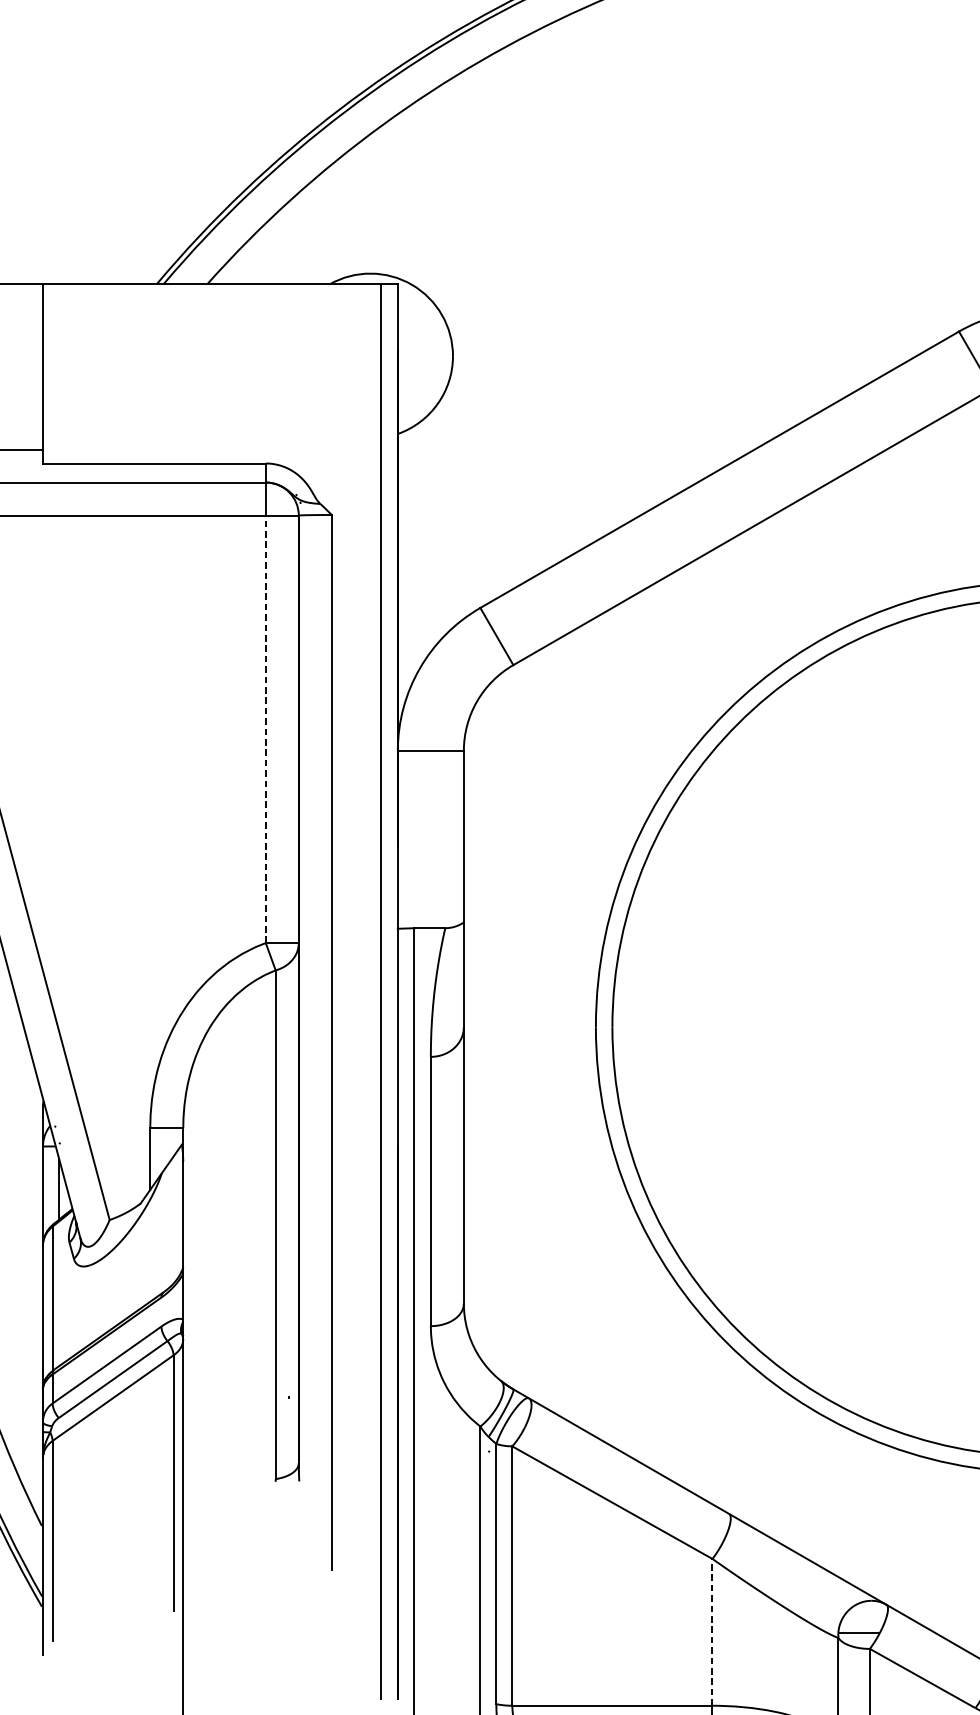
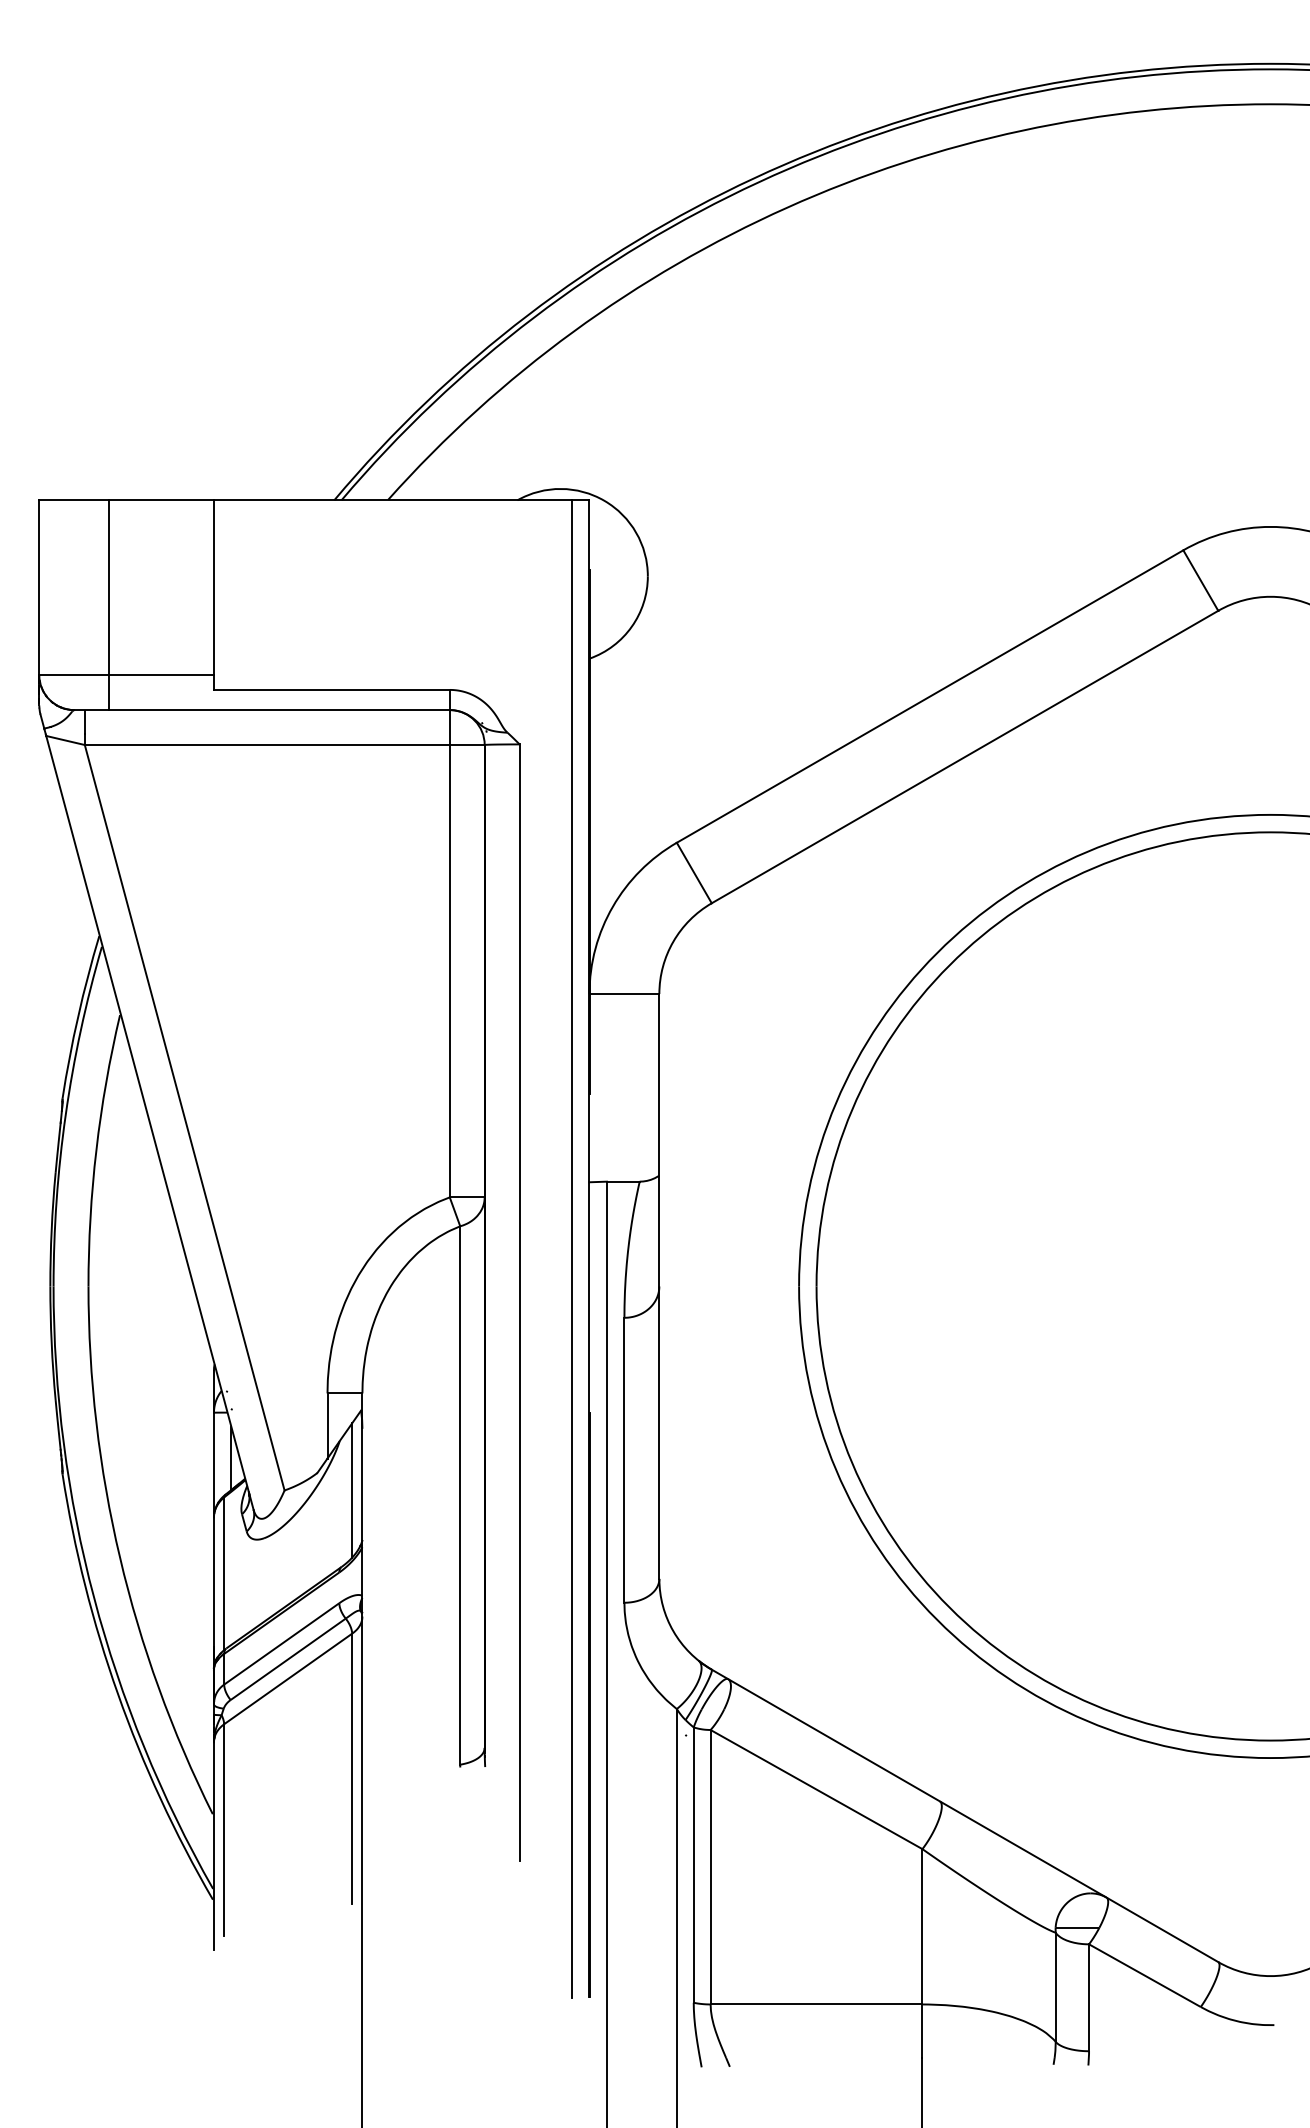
line: (265, 728) -> (449, 970), dashed -> solid
line: (173, 1220) -> (352, 1490), added
line: (712, 1632) -> (922, 1926), dashed -> solid

